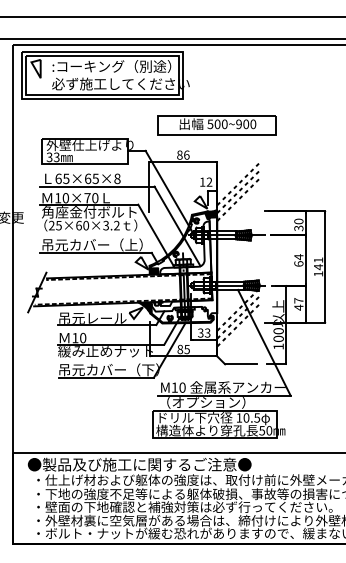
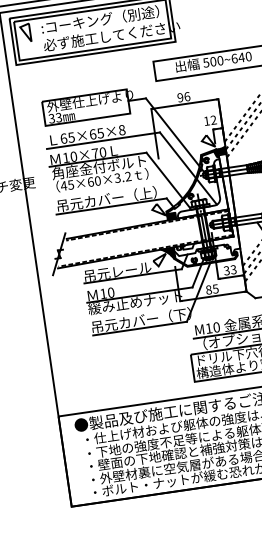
text: (242, 124) -> (237, 58), 500~900 -> 500~640
text: (179, 154) -> (179, 97), 86 -> 96
text: (51, 225) -> (63, 185), 25×60×3.2 -> 45×60×3.2

